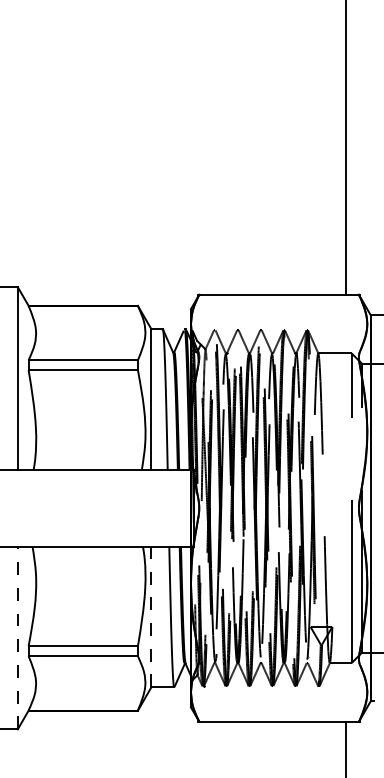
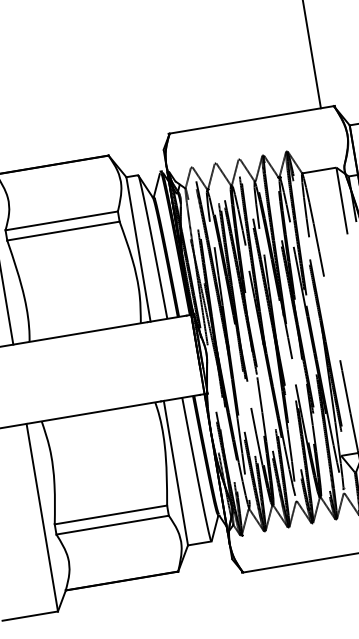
line: (151, 616) -> (175, 472), dashed -> solid
line: (17, 637) -> (41, 517), dashed -> solid

